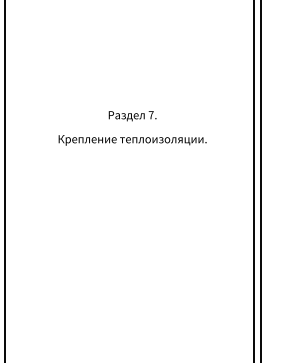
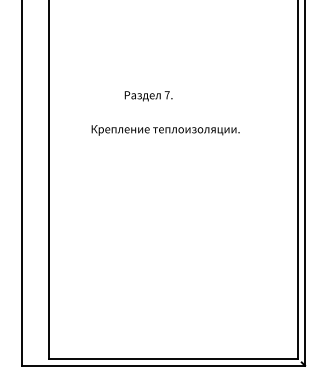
text: (132, 116) -> (148, 96), moved
text: (132, 140) -> (165, 130), moved

